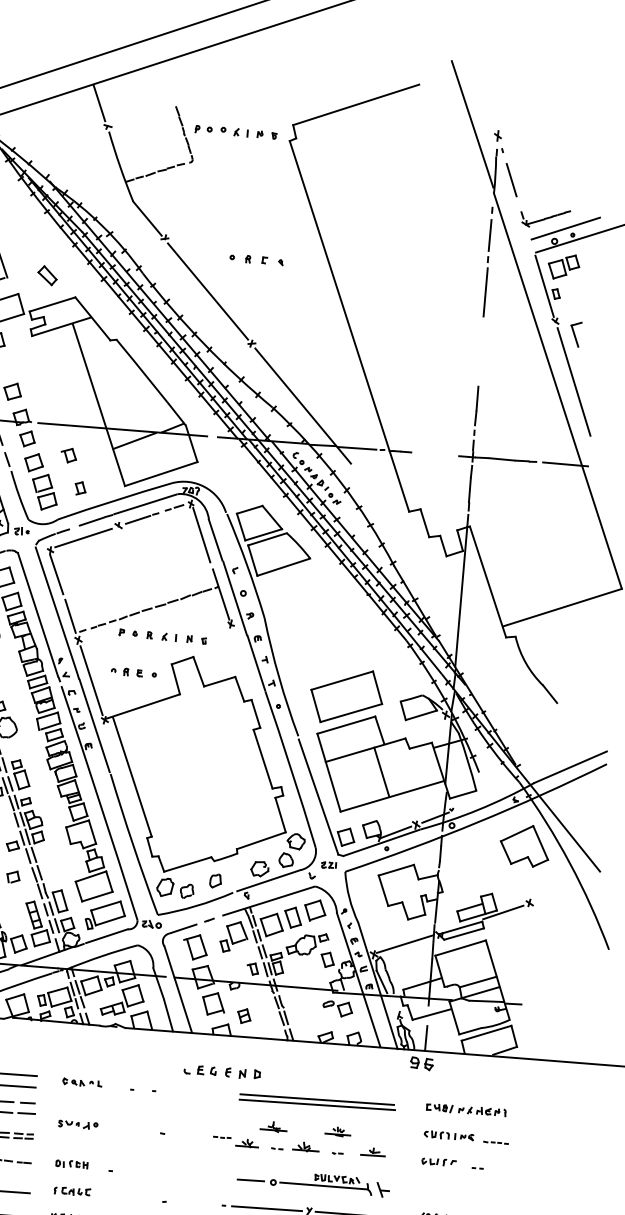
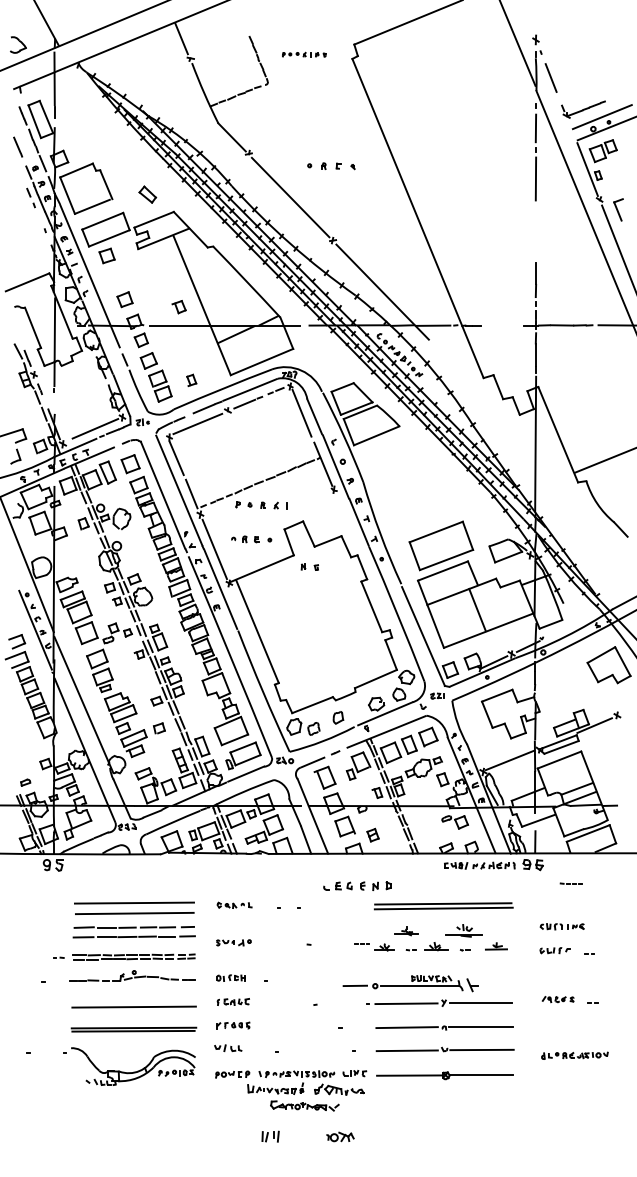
part: (236, 131) -> (304, 54), size x0.6
part: (68, 455) -> (178, 307), moved
part: (196, 639) -> (309, 566), moved
part: (466, 1109) -> (479, 865), moved
part: (337, 1131) -> (463, 930), size x1.6
line: (495, 1142) -> (570, 883), moved
part: (313, 1182) -> (410, 983), moved

